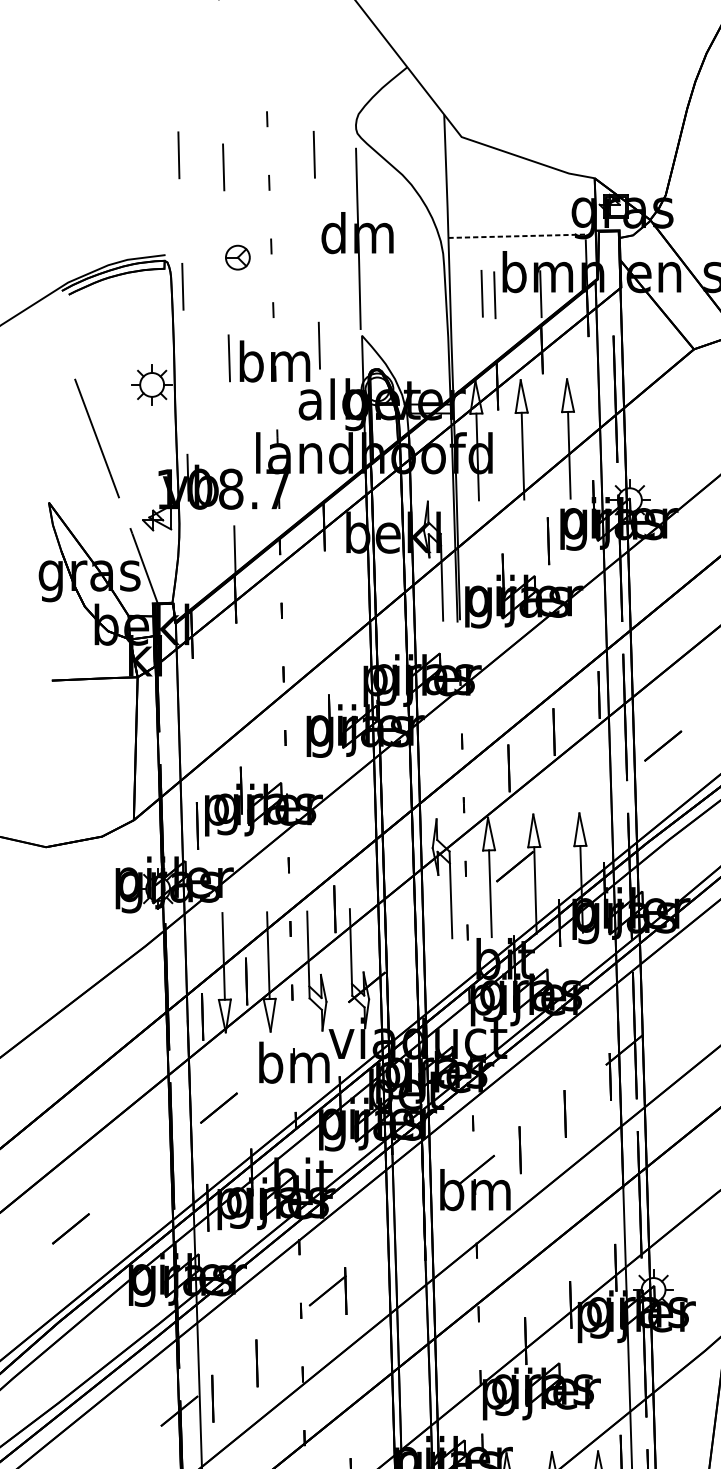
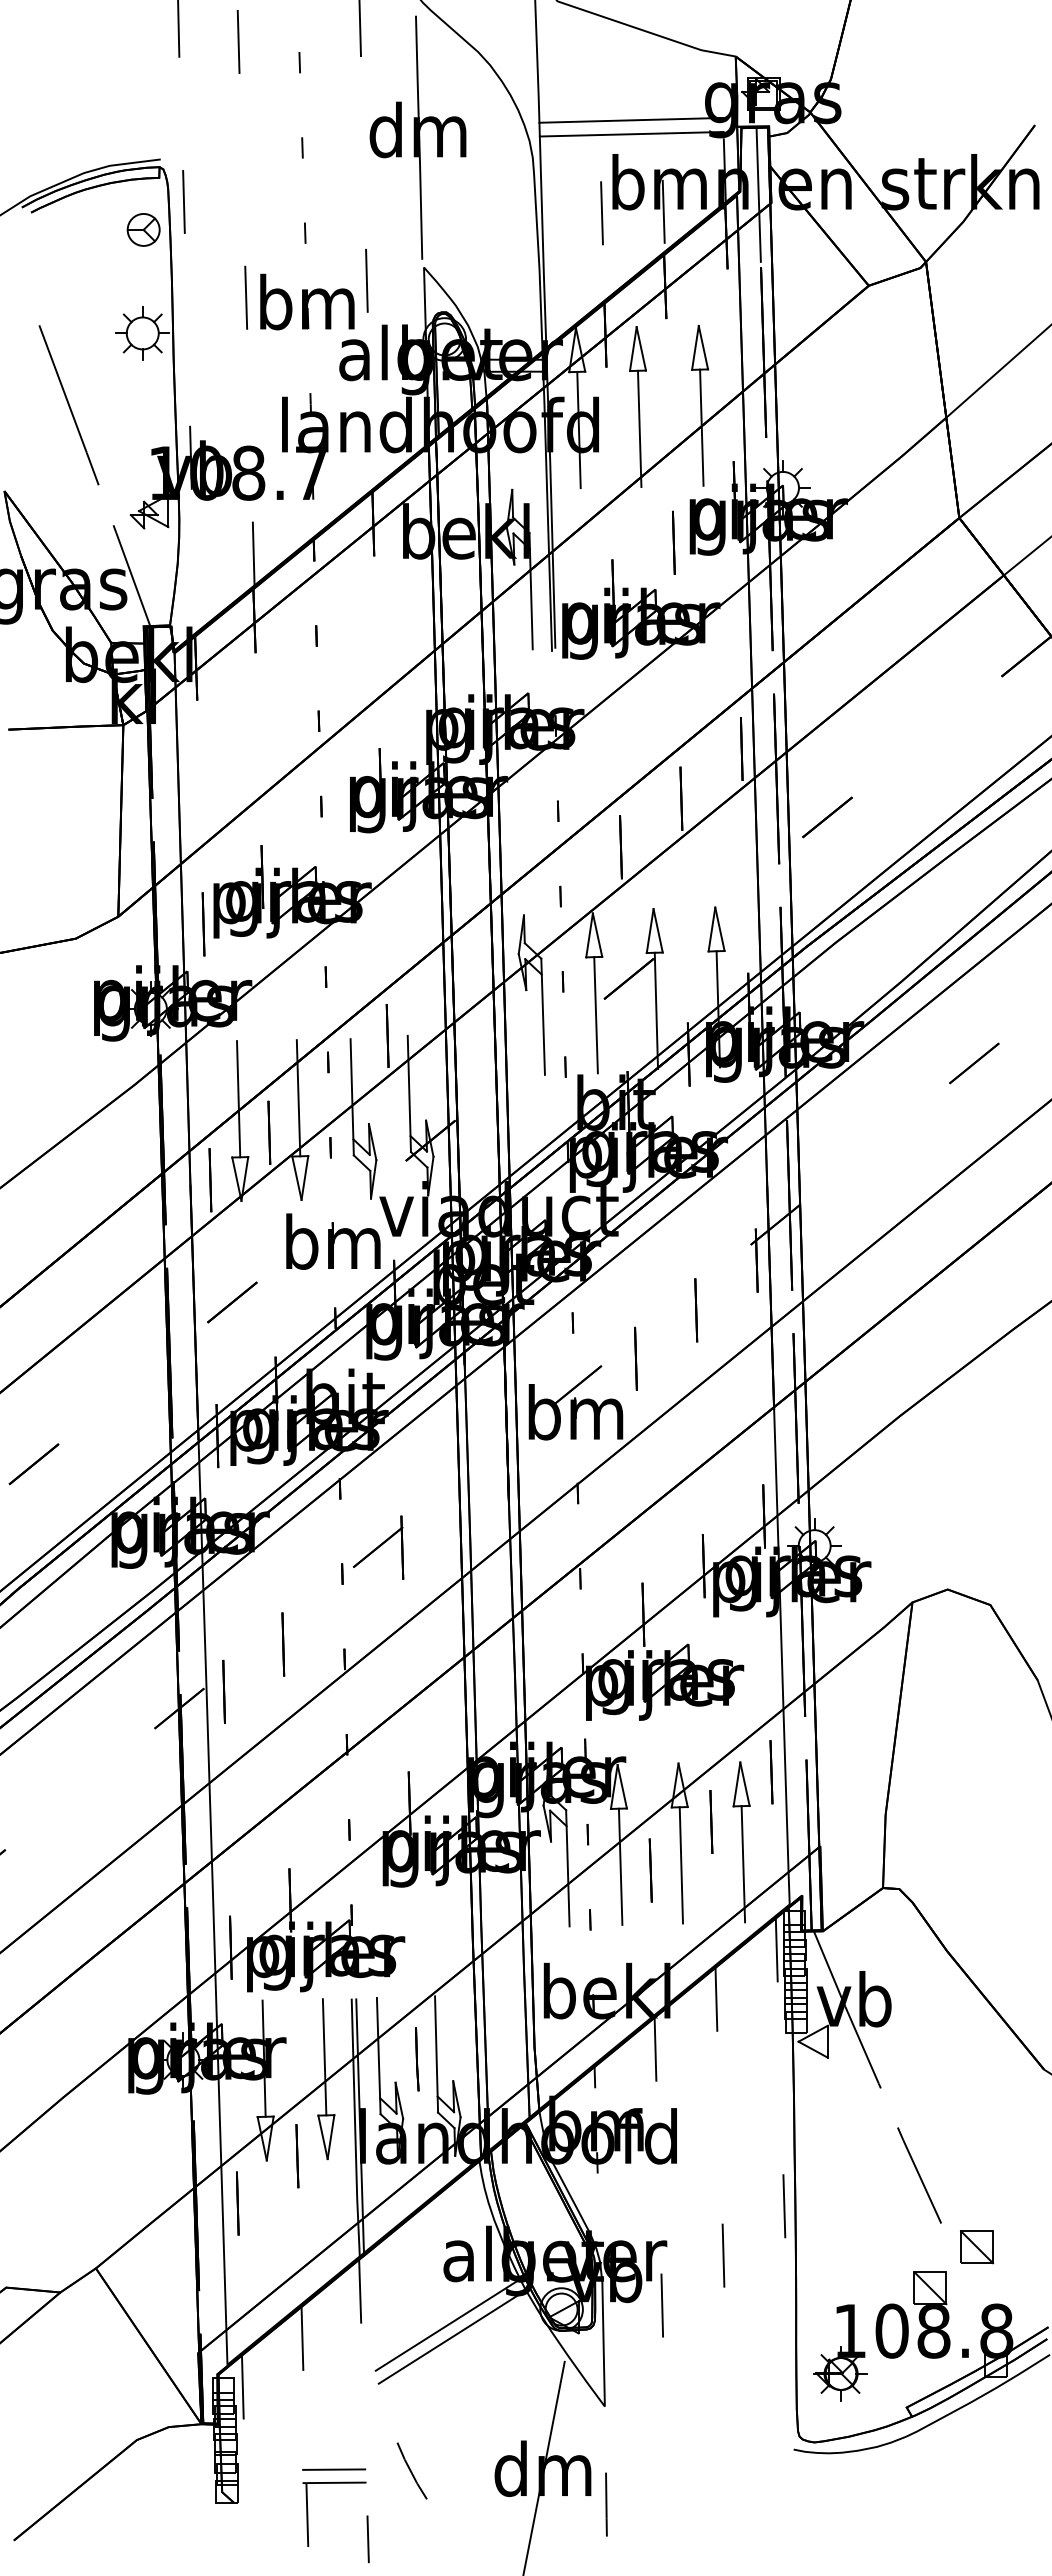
line: (516, 225) -> (631, 119), added
line: (516, 236) -> (631, 134), dashed -> solid
part: (237, 257) -> (143, 229), moved
line: (611, 281) -> (758, 195), added
line: (481, 293) -> (584, 211), removed

